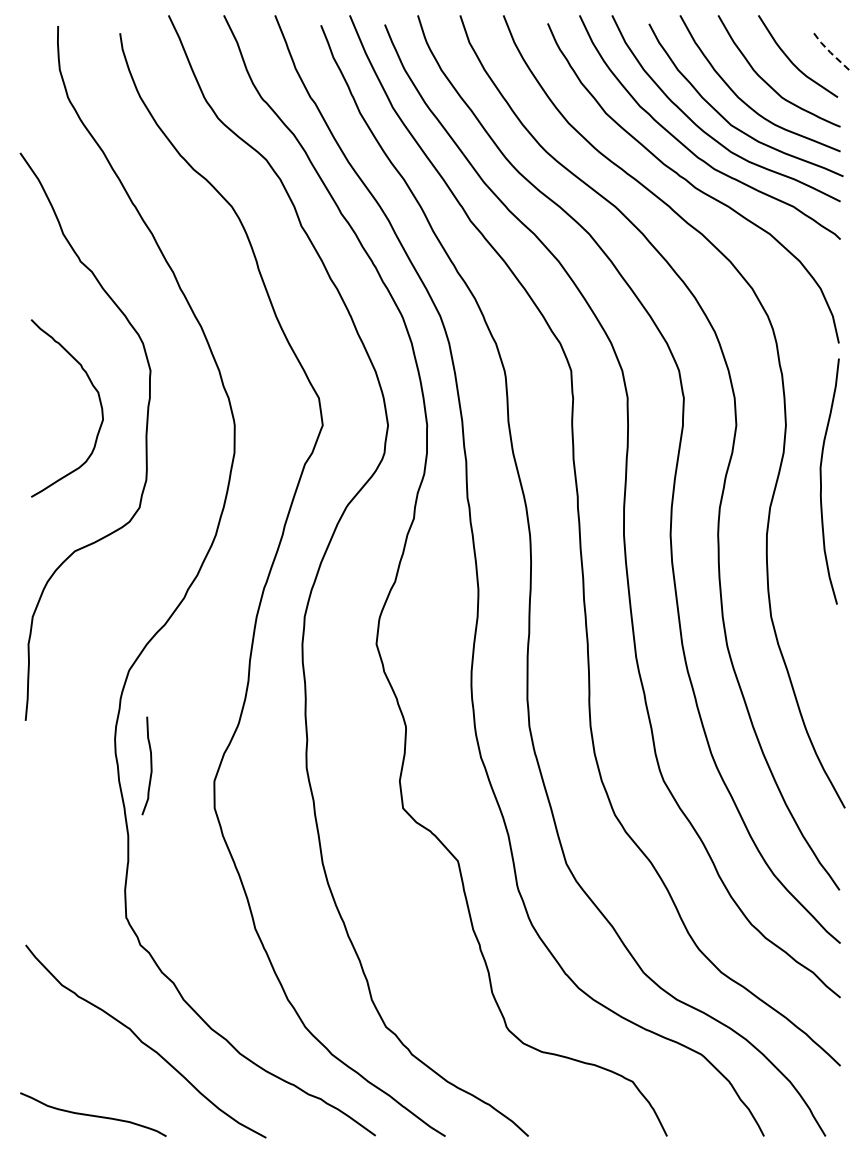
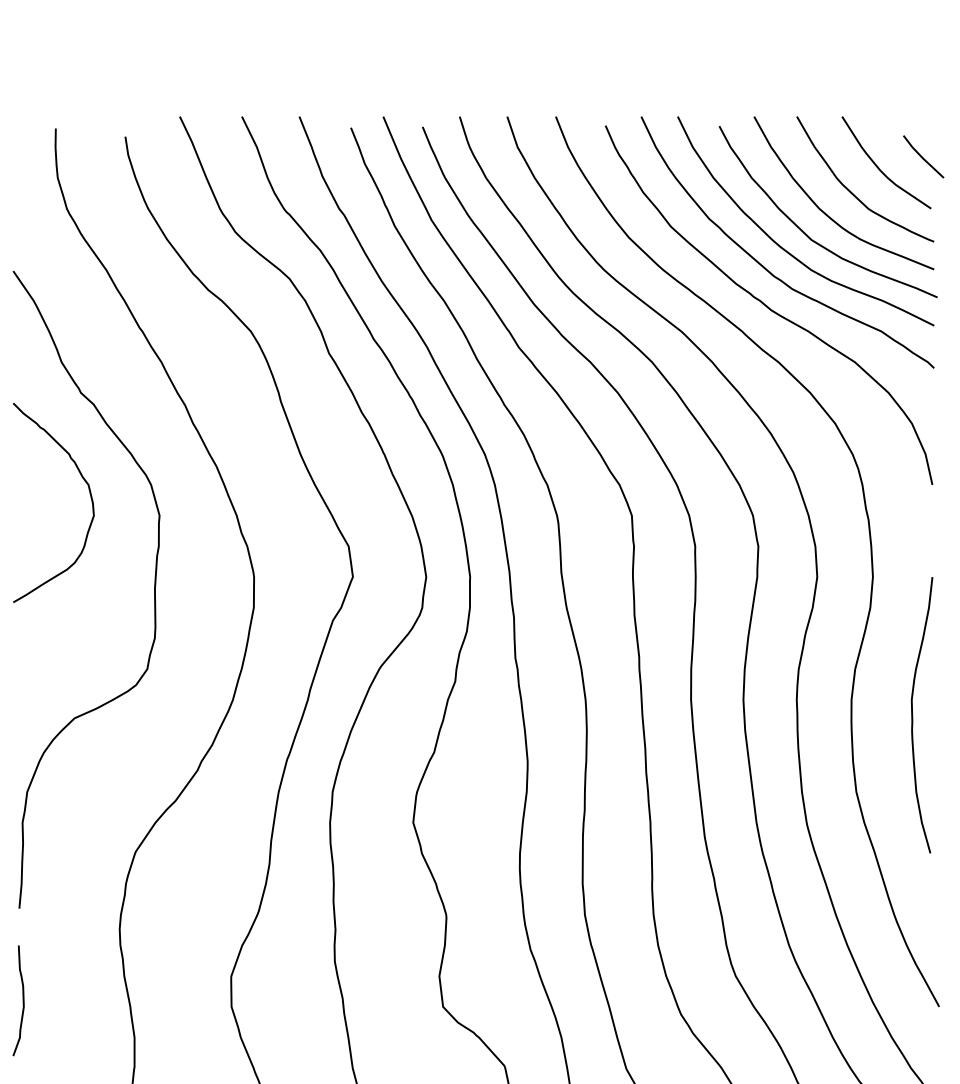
line: (829, 51) -> (921, 157), dashed -> solid
curve: (98, 398) -> (88, 491), moved
curve: (821, 481) -> (912, 715), moved
curve: (150, 765) -> (22, 1000), moved

